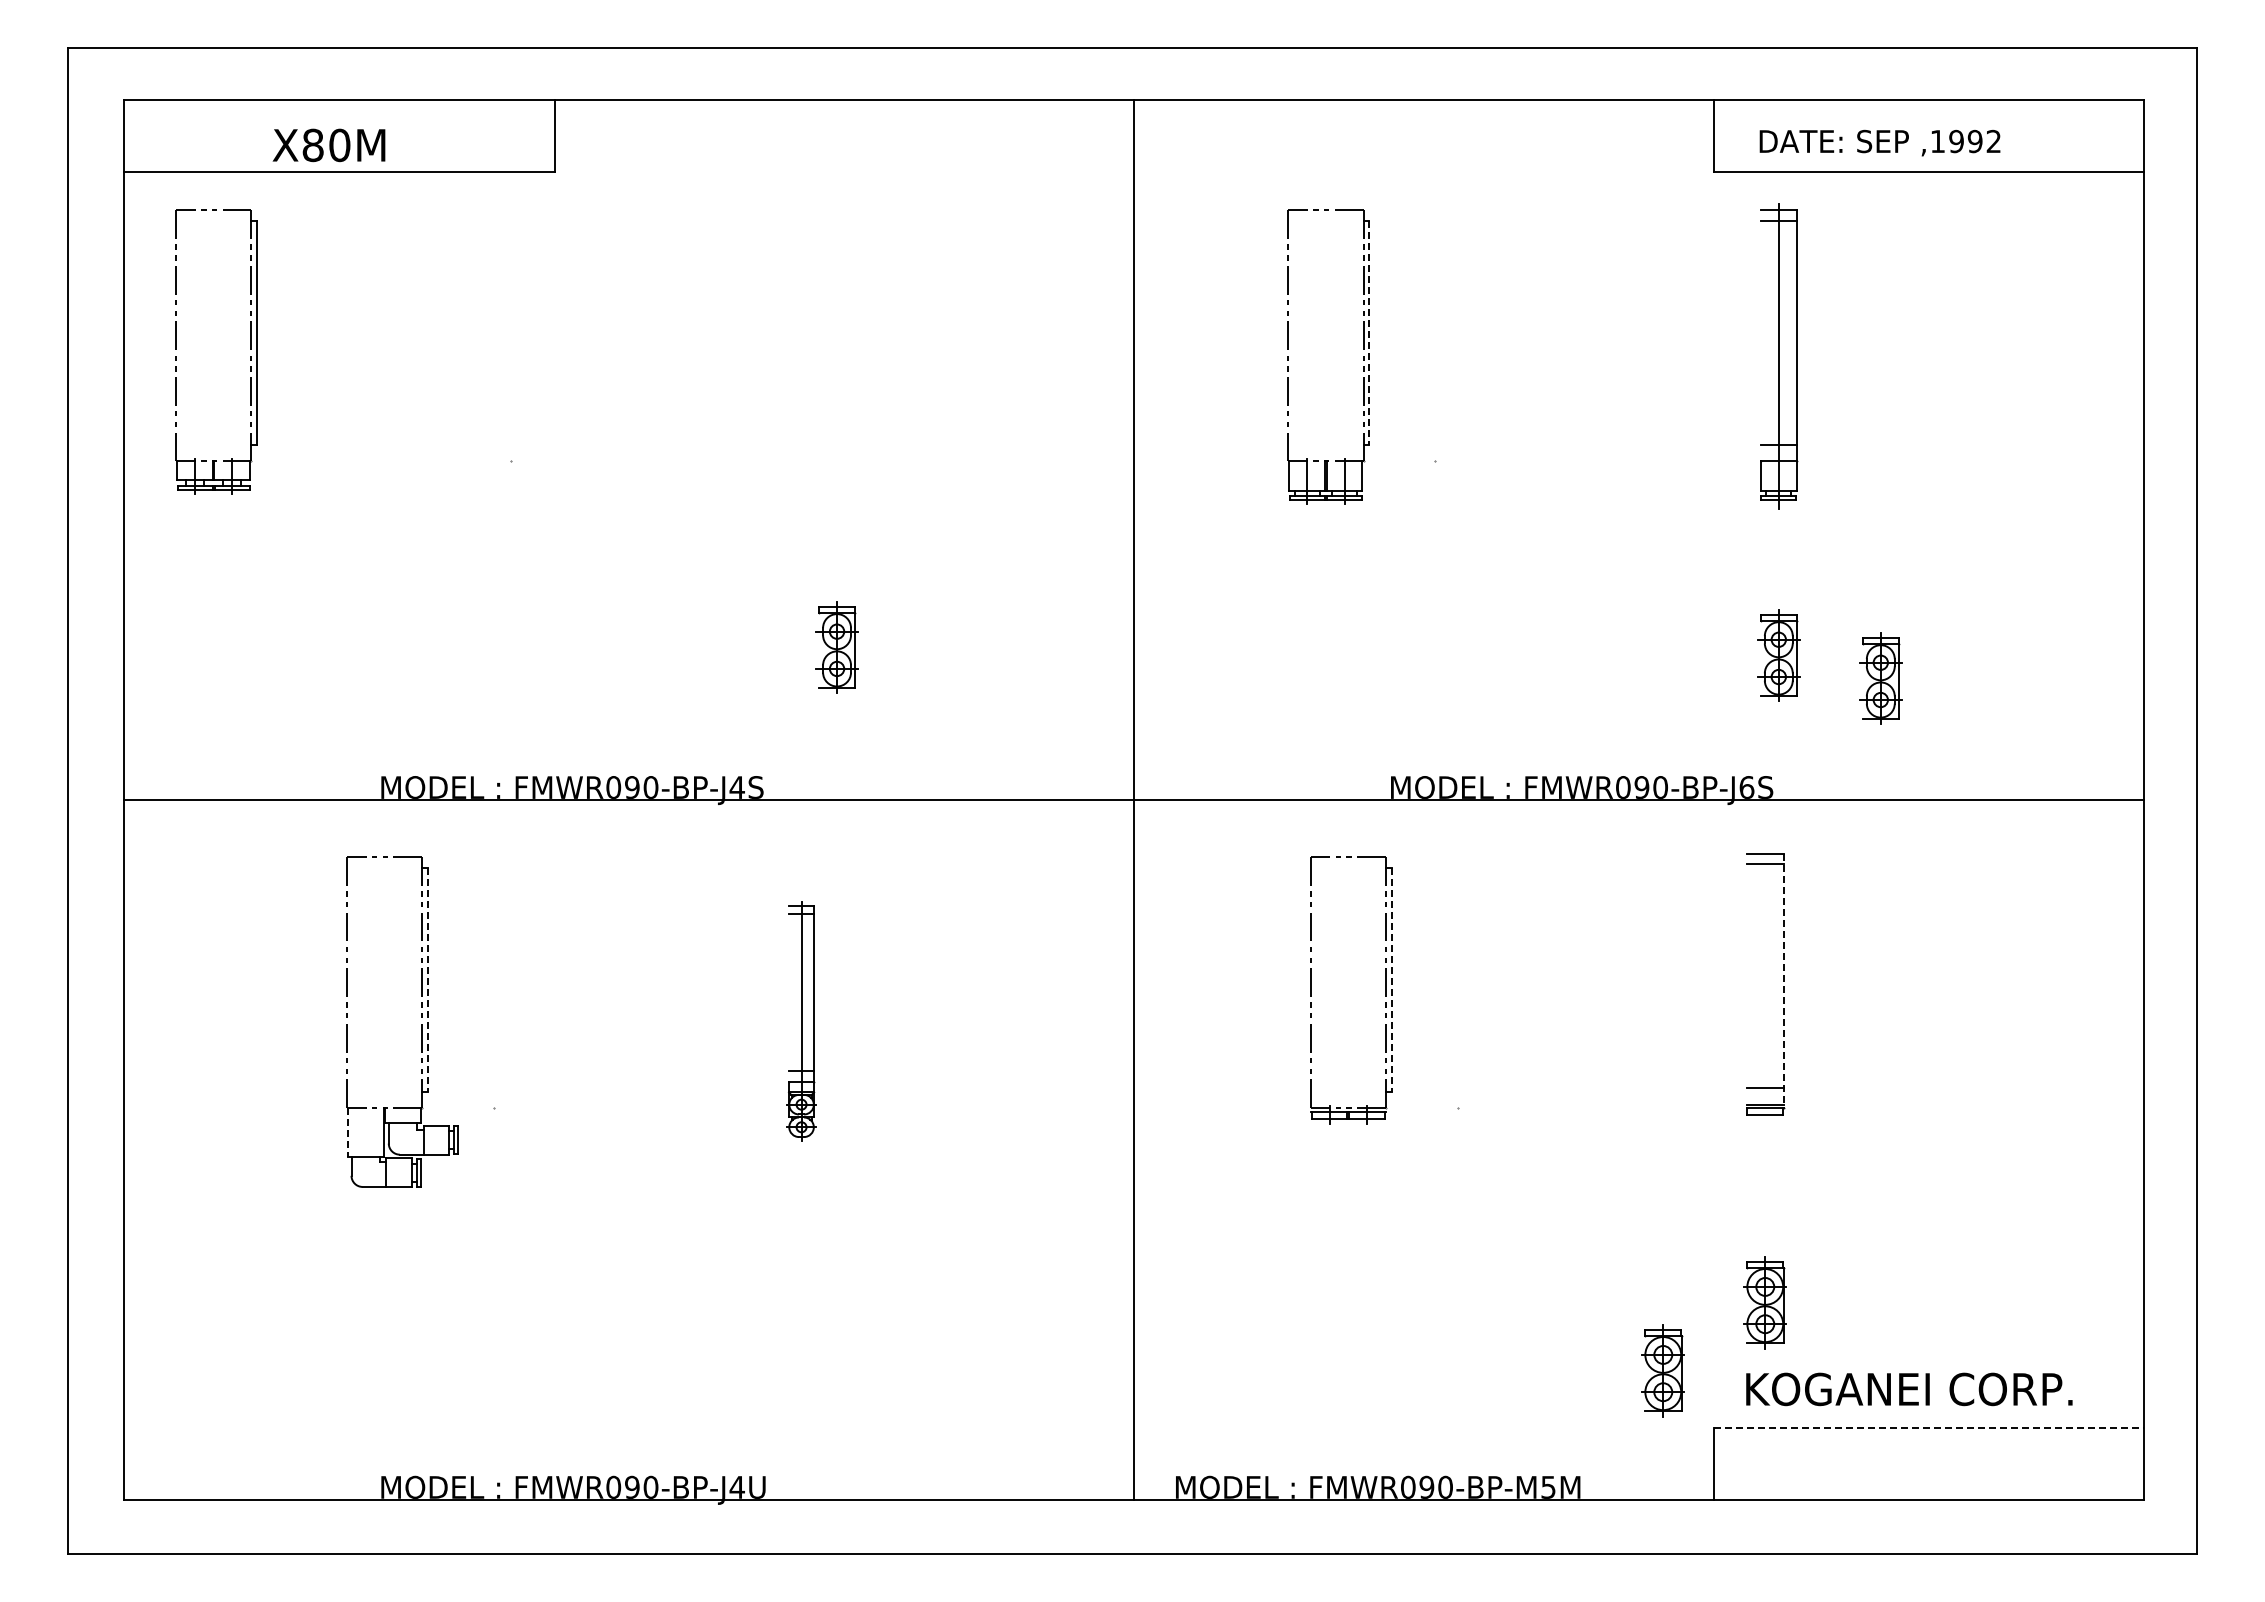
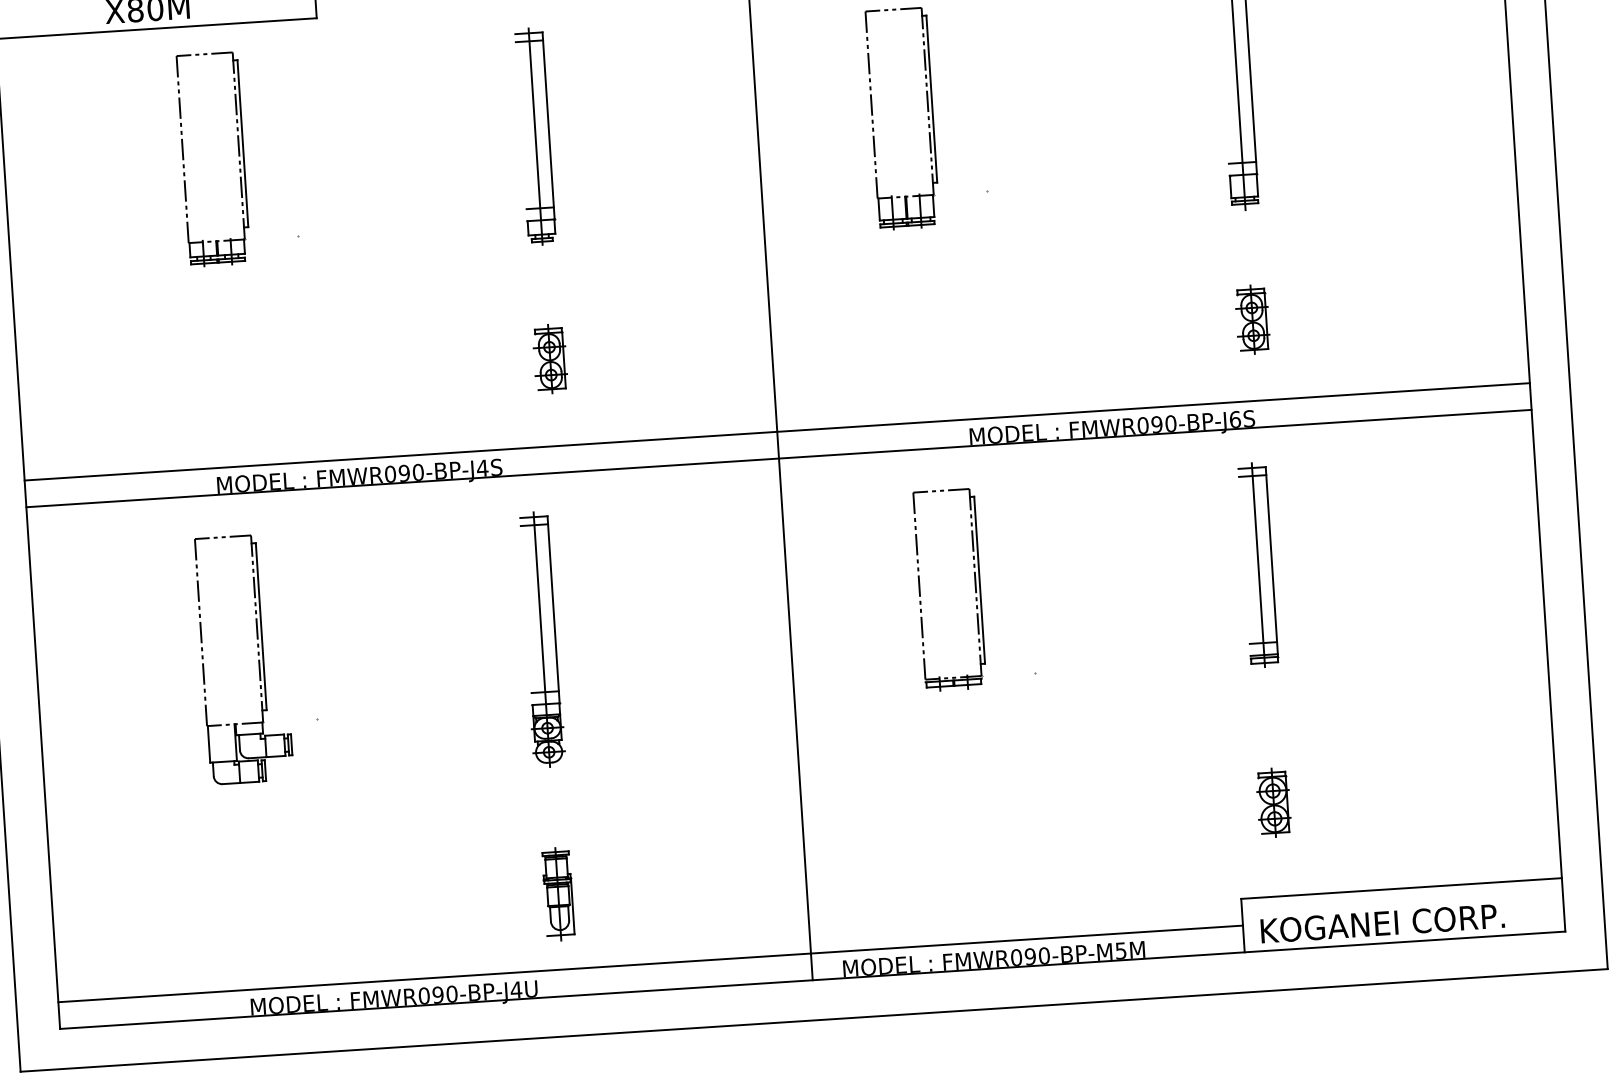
line: (1369, 333) -> (932, 99), dashed -> solid
part: (836, 348) -> (535, 136), added
part: (250, 349) -> (238, 156), moved
part: (1880, 678) -> (1329, 331), removed
line: (1133, 764) -> (776, 432), added
line: (427, 980) -> (261, 627), dashed -> solid
line: (1391, 980) -> (979, 580), dashed -> solid
line: (1783, 981) -> (1271, 562), dashed -> solid
line: (1765, 983) -> (1258, 564), added
part: (801, 1021) -> (541, 639), size x1.43
line: (347, 1132) -> (208, 744), dashed -> solid
part: (801, 1362) -> (558, 893), added
part: (1662, 1370) -> (1200, 858), removed
text: (1909, 1389) -> (1382, 923), moved
line: (1929, 1428) -> (1402, 888), dashed -> solid
line: (918, 1464) -> (650, 964), added

